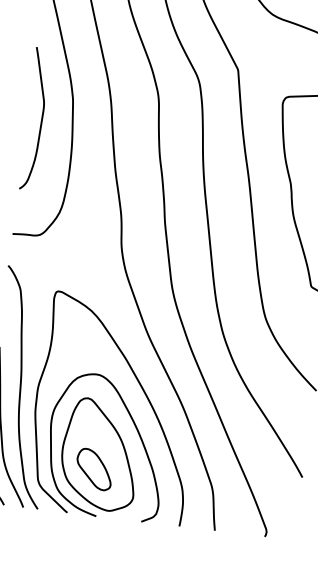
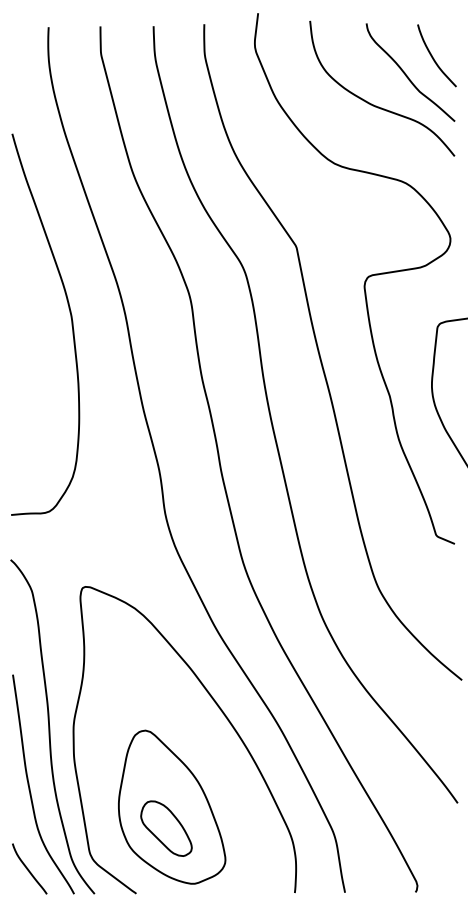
curve: (41, 119) -> (31, 350), removed
curve: (138, 435) -> (222, 773), removed

